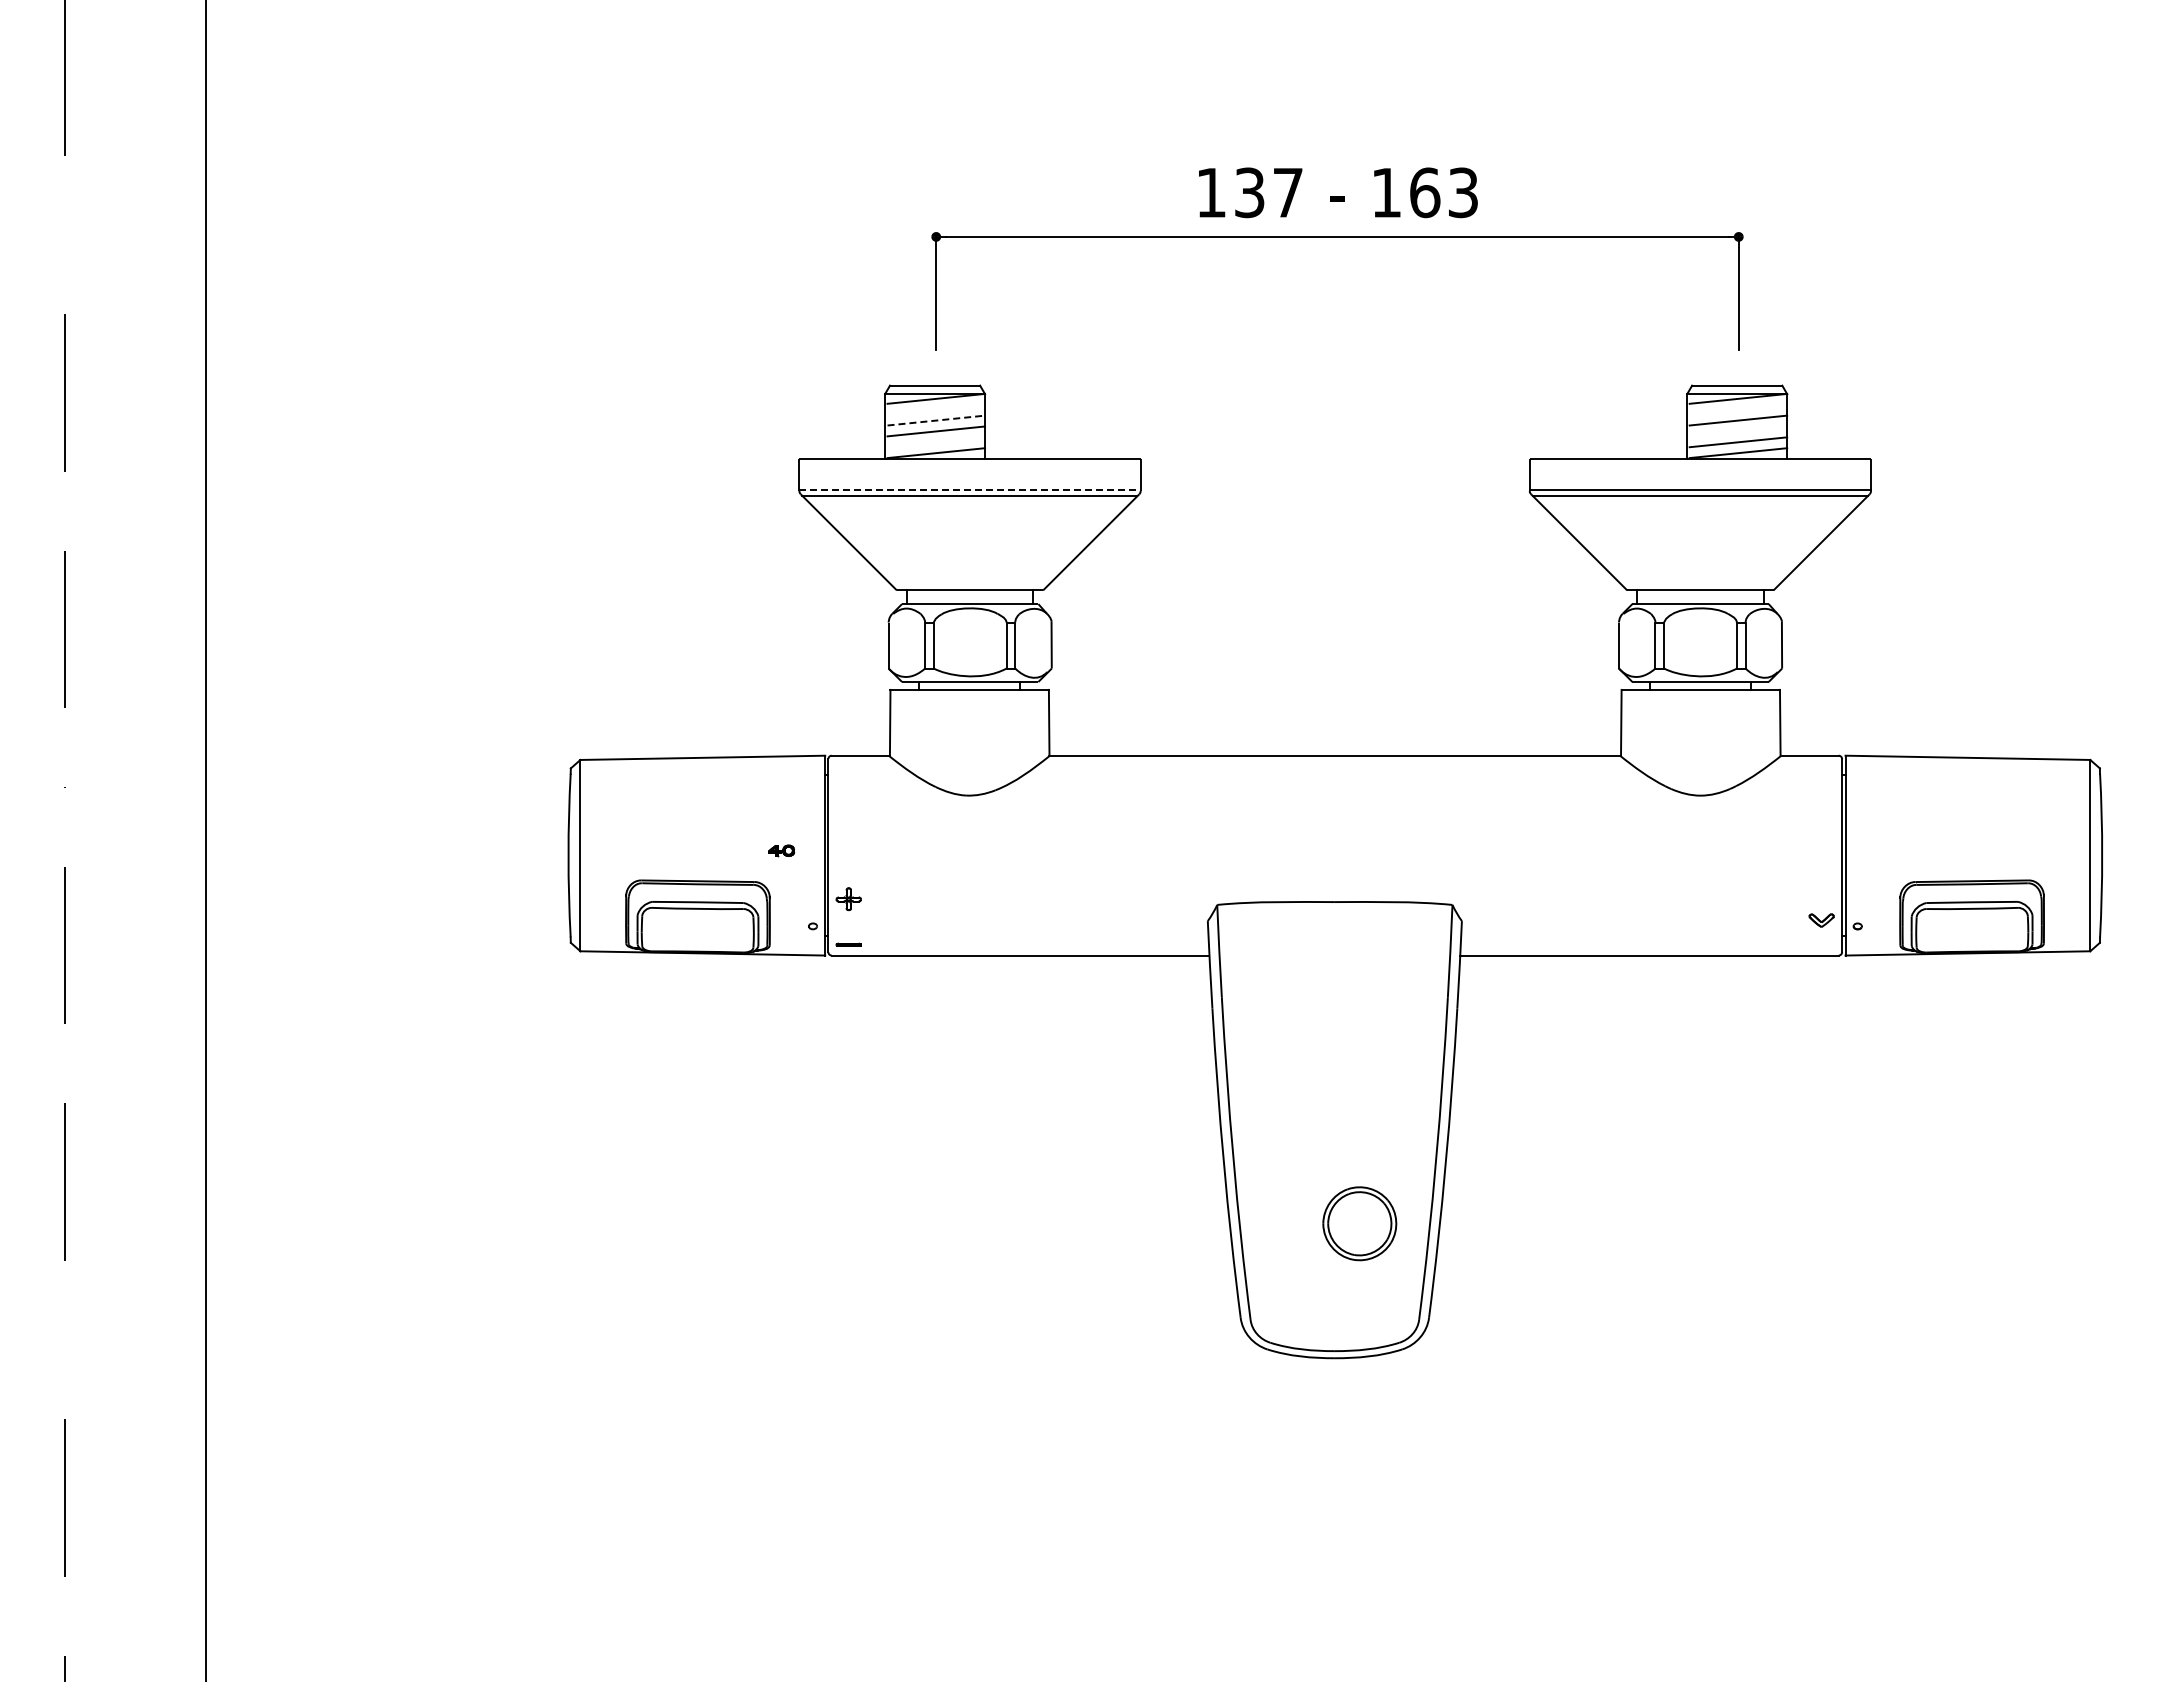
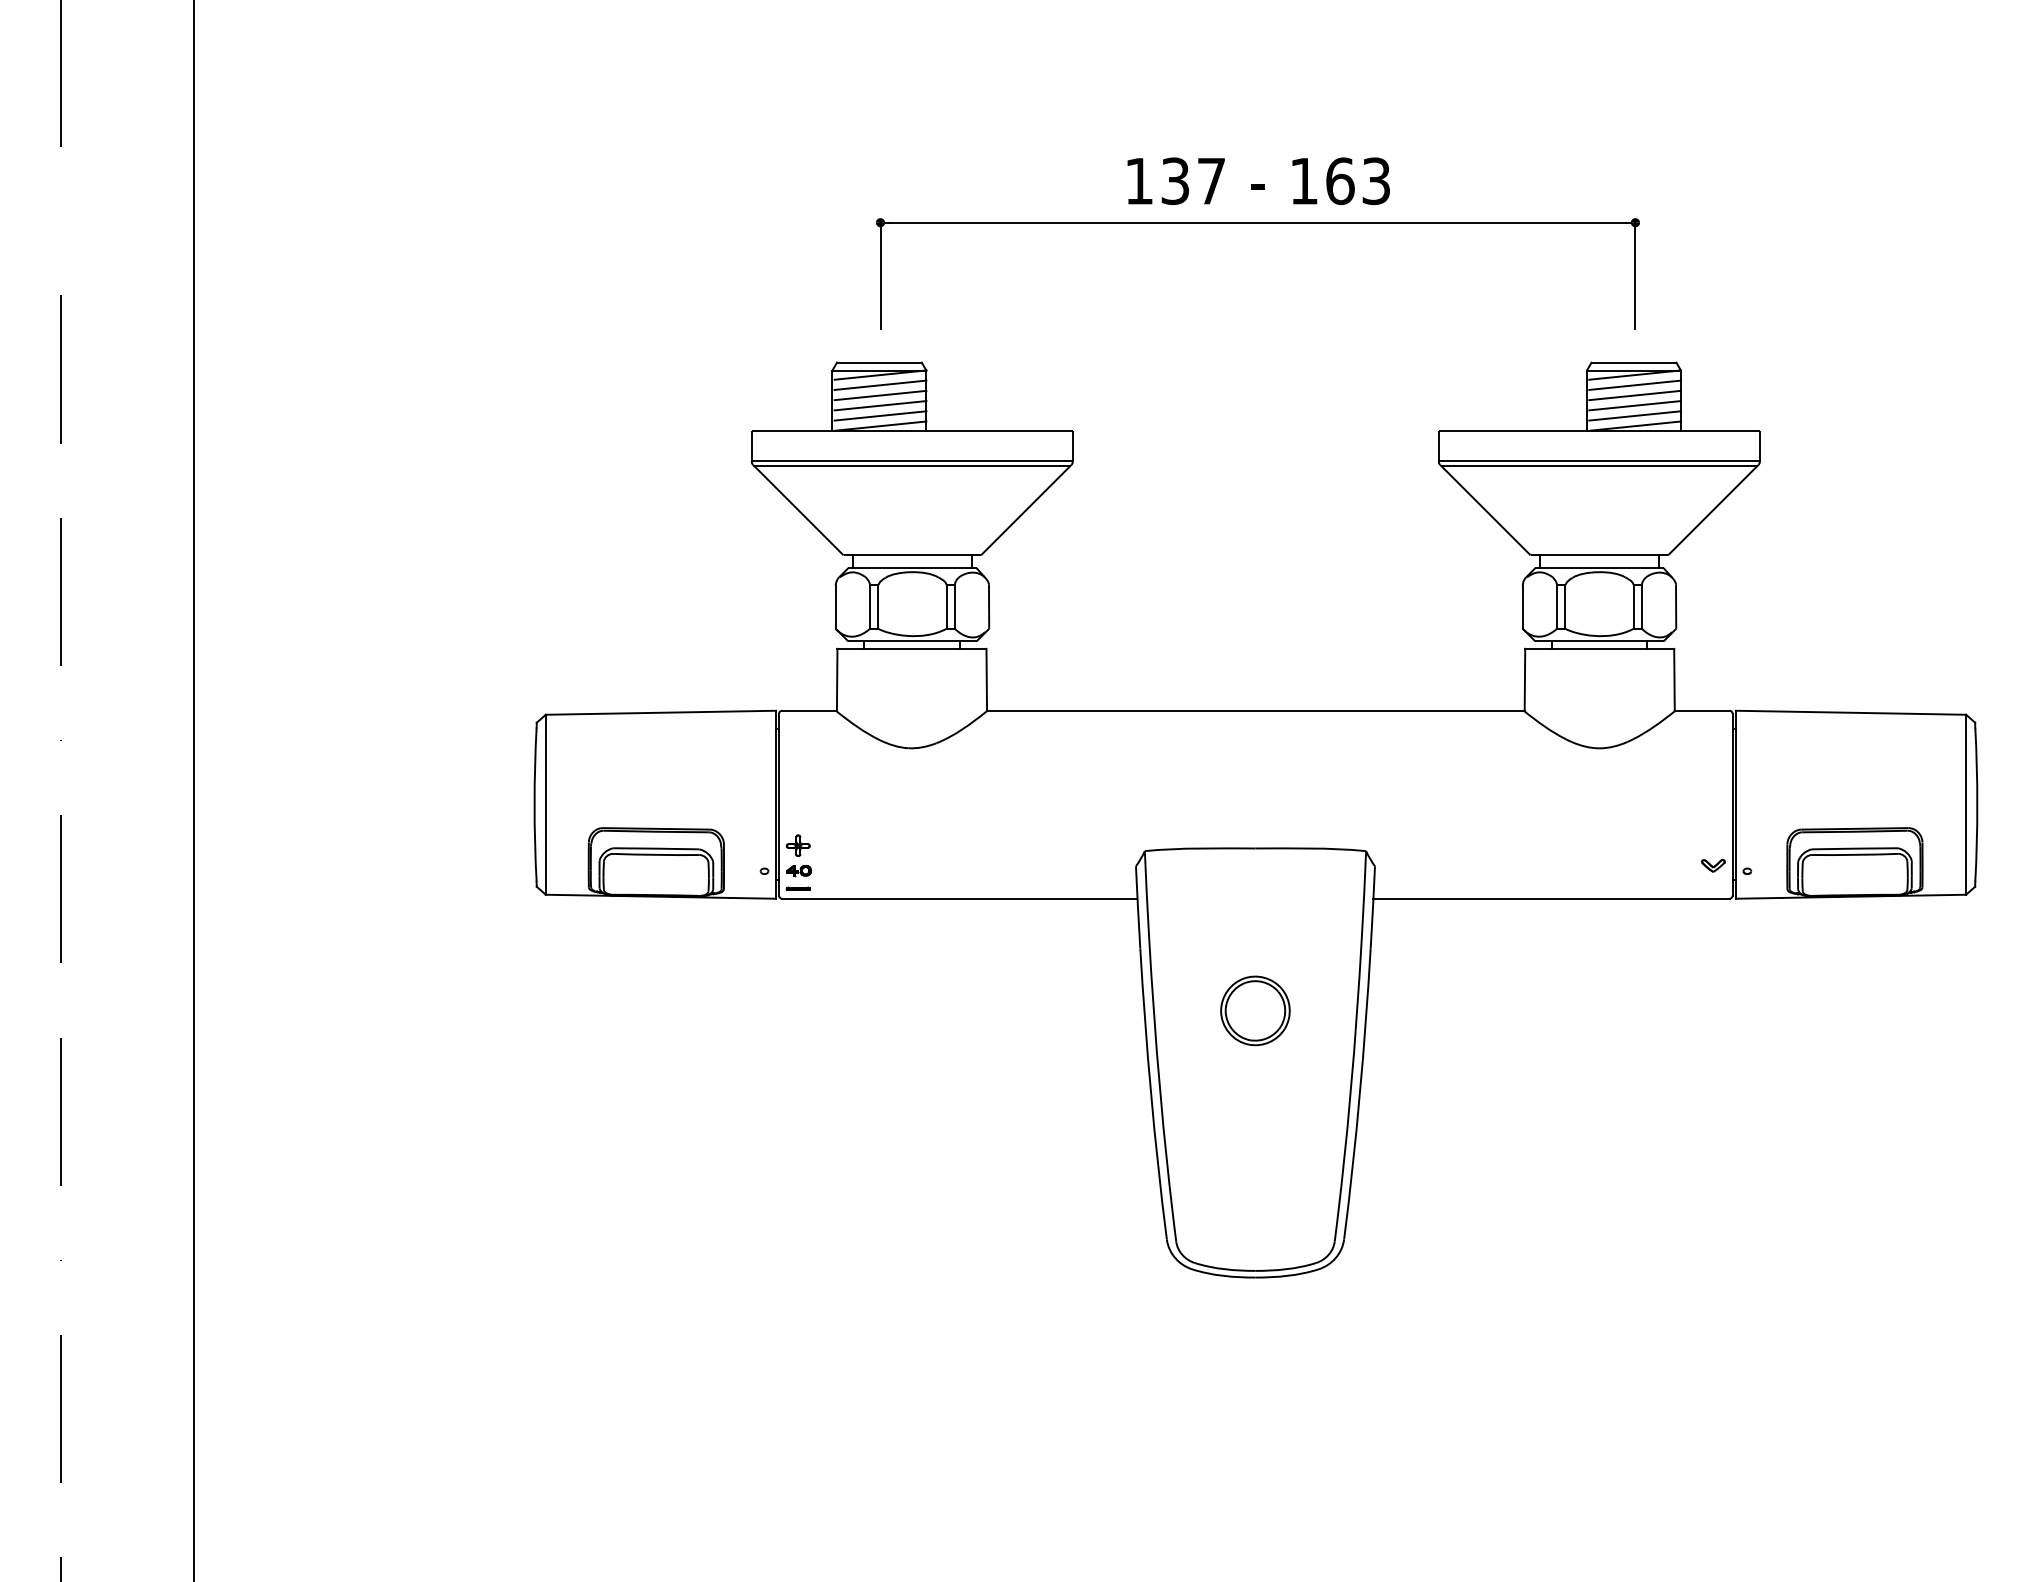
line: (936, 409) -> (880, 385), added
line: (1738, 409) -> (1635, 385), added
line: (936, 420) -> (880, 395), dashed -> solid
line: (1738, 431) -> (1635, 405), added
line: (936, 442) -> (880, 416), added
line: (969, 489) -> (911, 460), dashed -> solid
part: (781, 850) -> (798, 870), moved
part: (1359, 1223) -> (1255, 1010), moved

